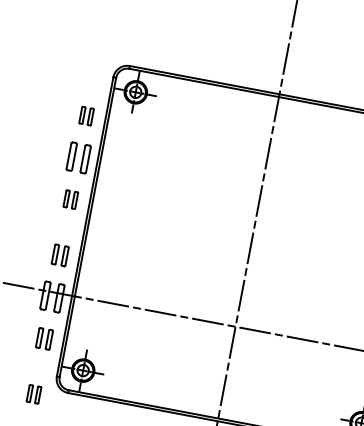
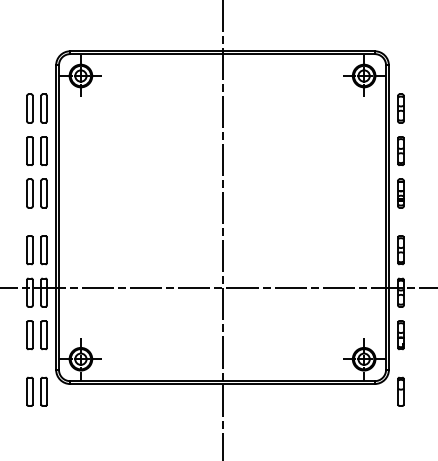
part: (86, 115) -> (36, 108), size x1.67
part: (70, 199) -> (36, 193), size x1.67
part: (59, 255) -> (36, 250), size x1.43
part: (43, 339) -> (36, 335), size x1.43
part: (33, 394) -> (36, 391), size x1.67

